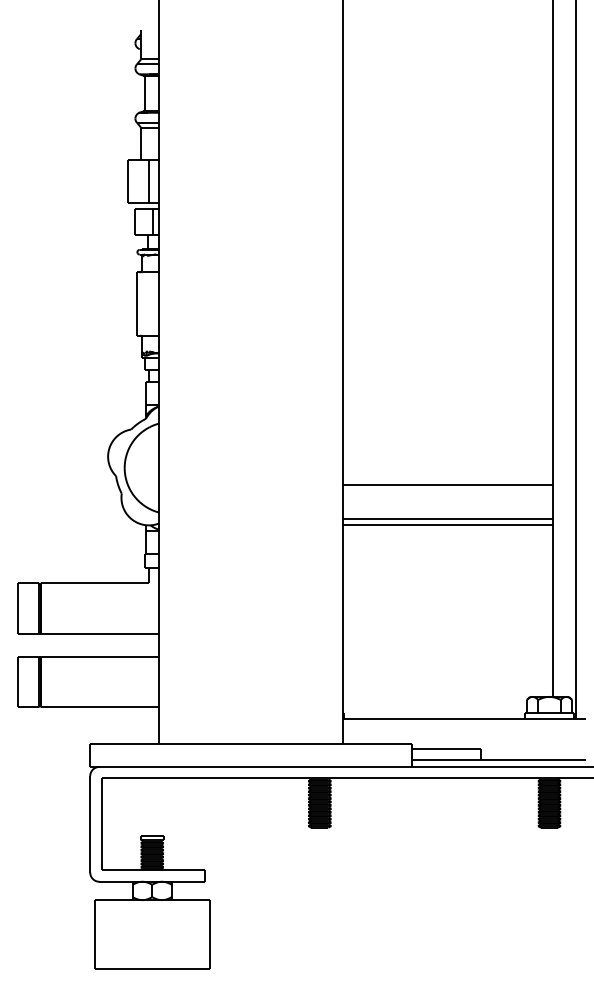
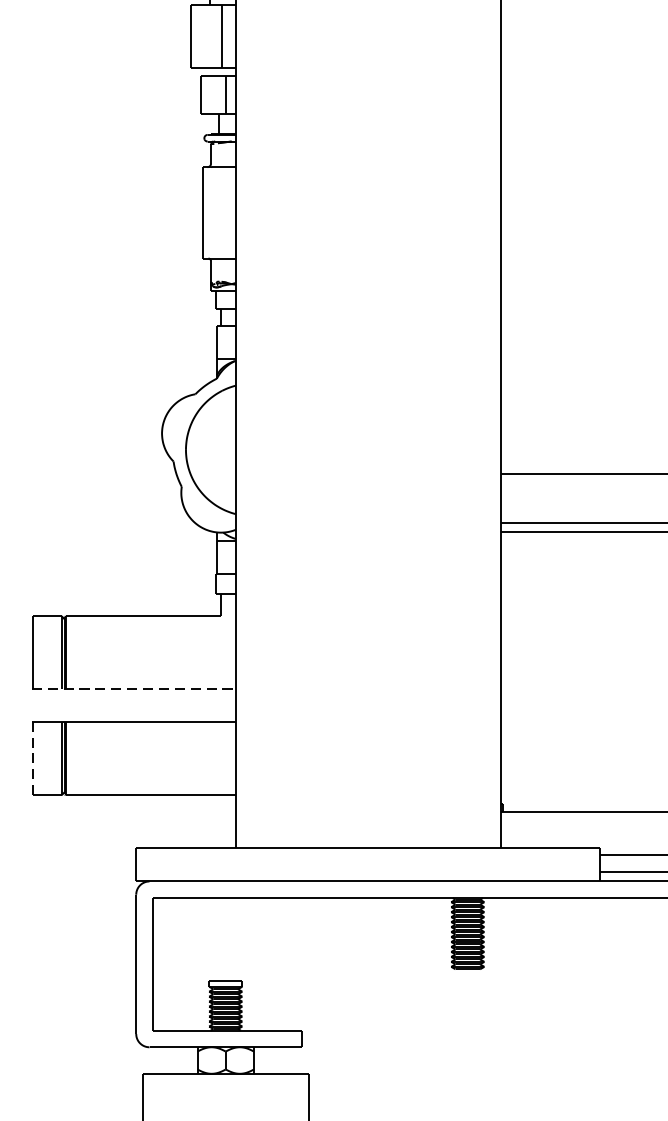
line: (88, 633) -> (133, 688), solid -> dashed
line: (18, 681) -> (32, 758), solid -> dashed

